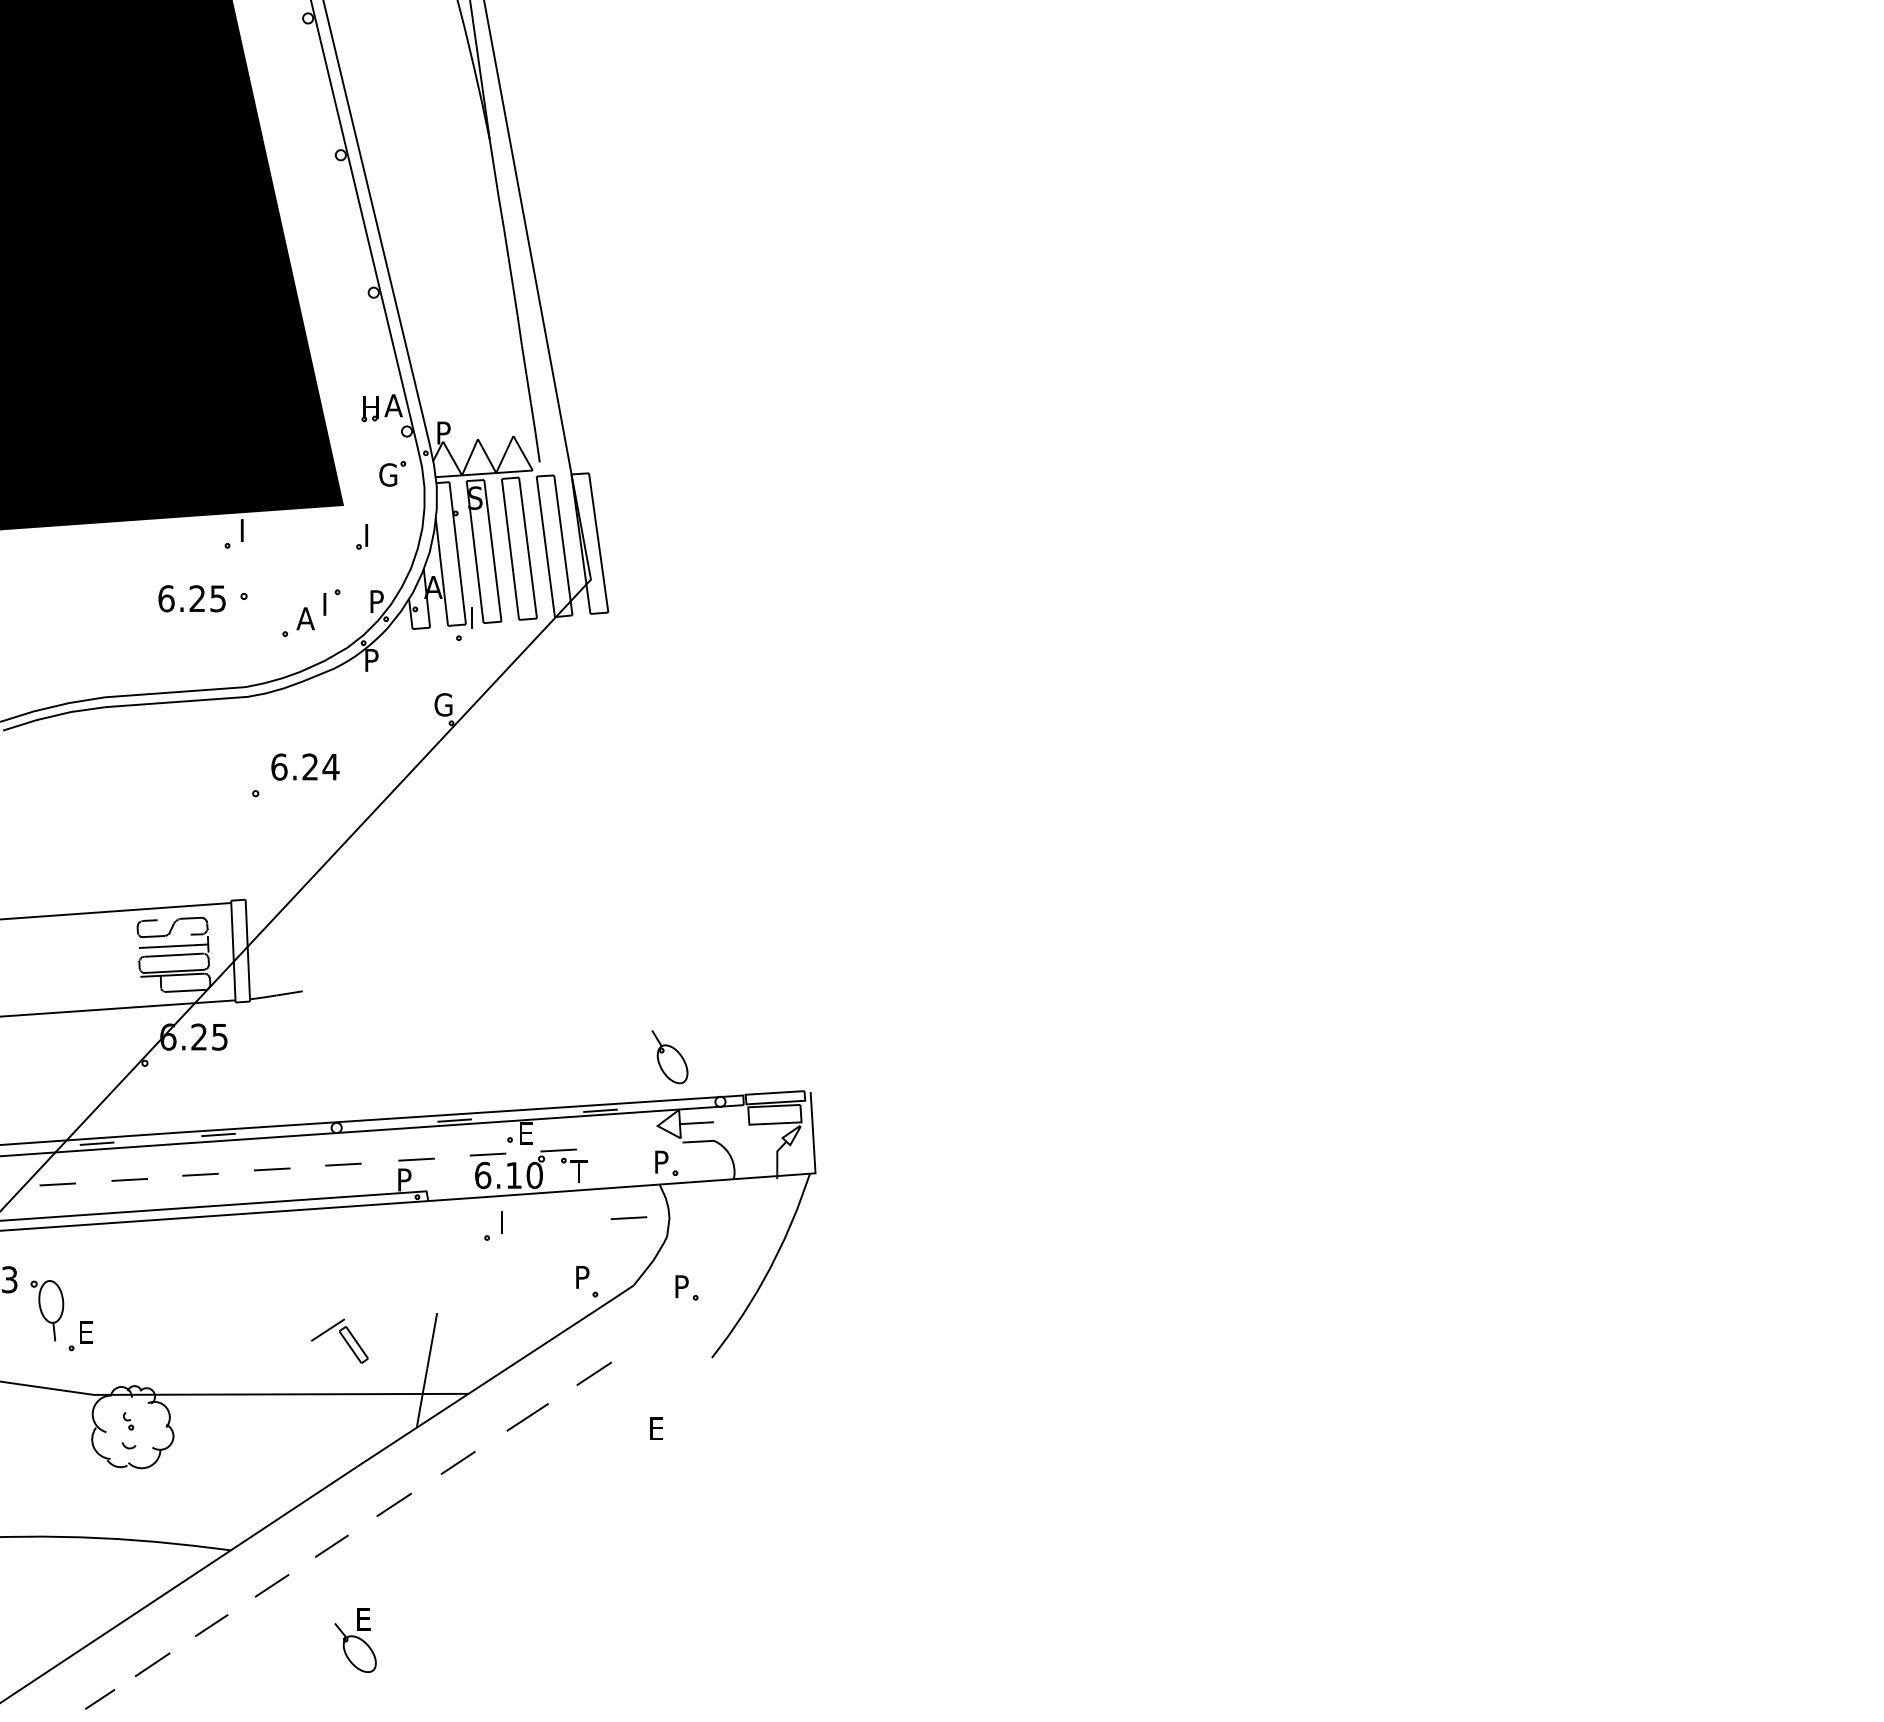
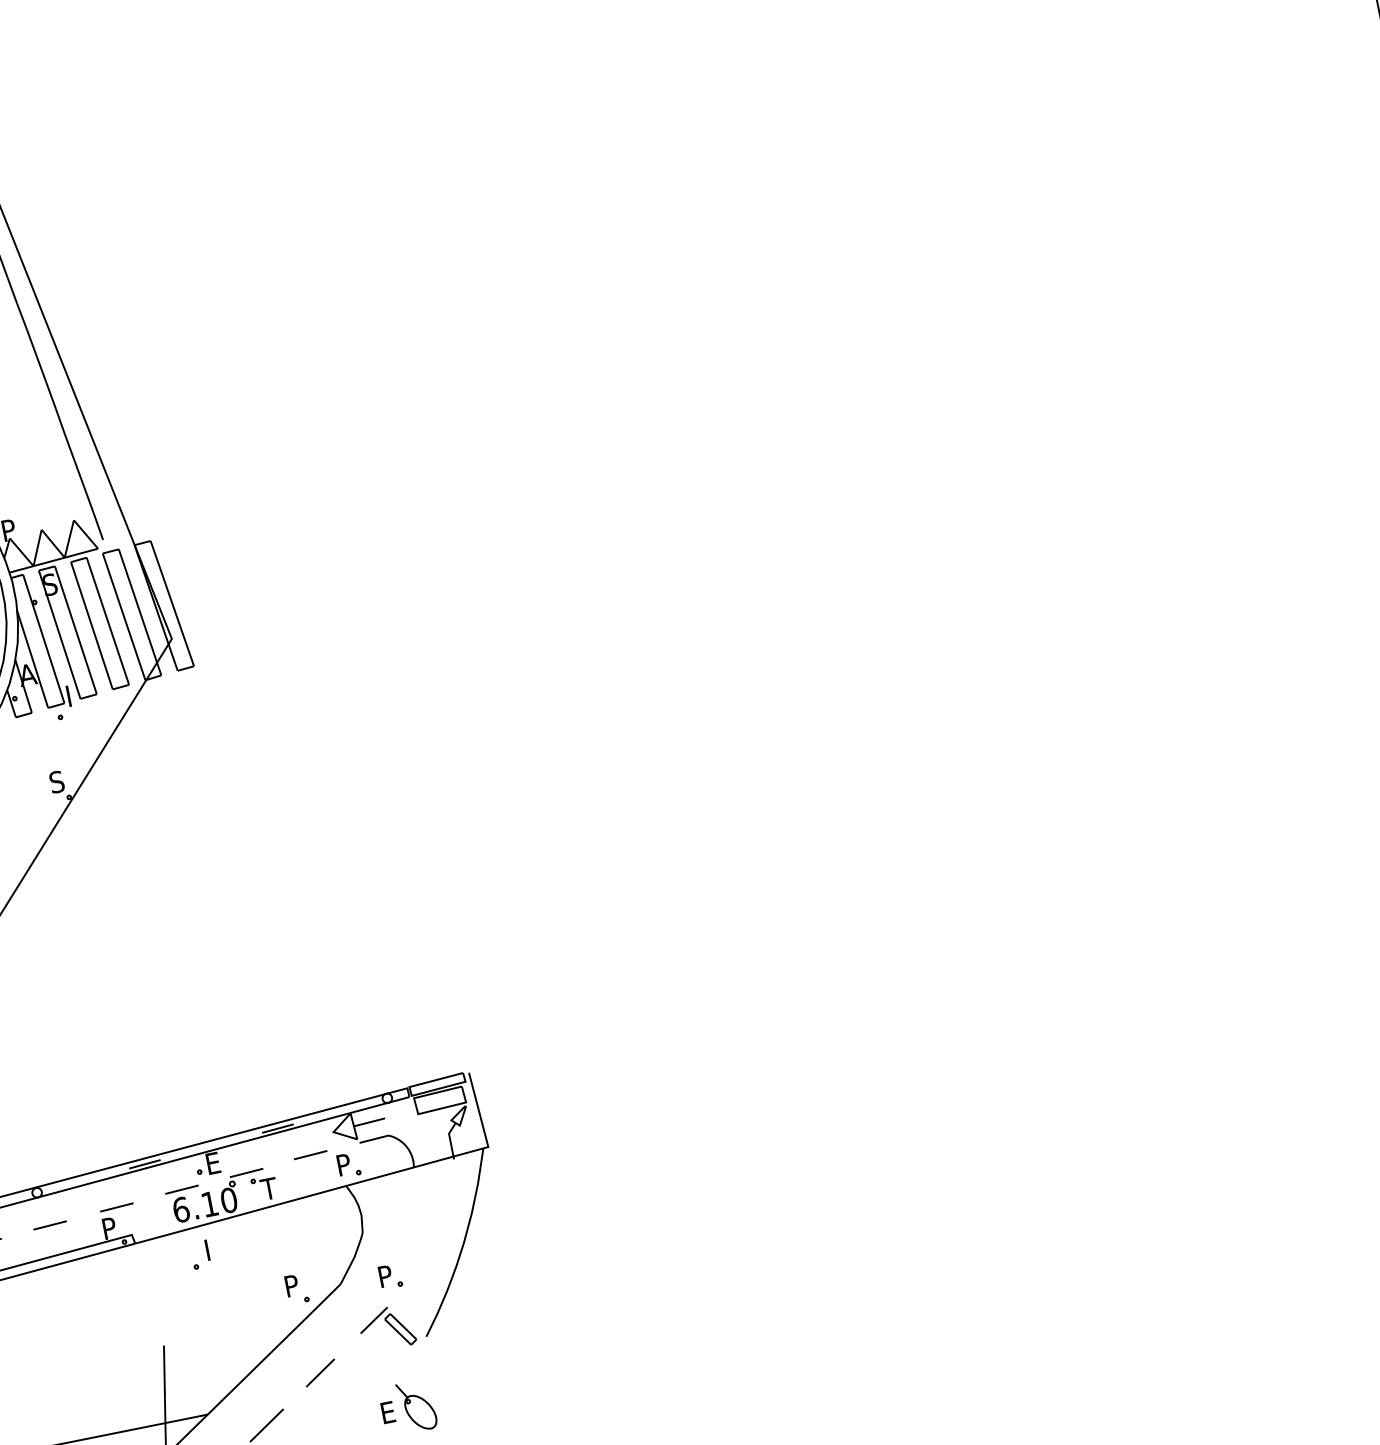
text: (443, 704) -> (58, 781), G -> S
part: (669, 1057) -> (416, 1406), moved
line: (628, 1217) -> (310, 1154), moved
part: (339, 1340) -> (386, 1327), moved

